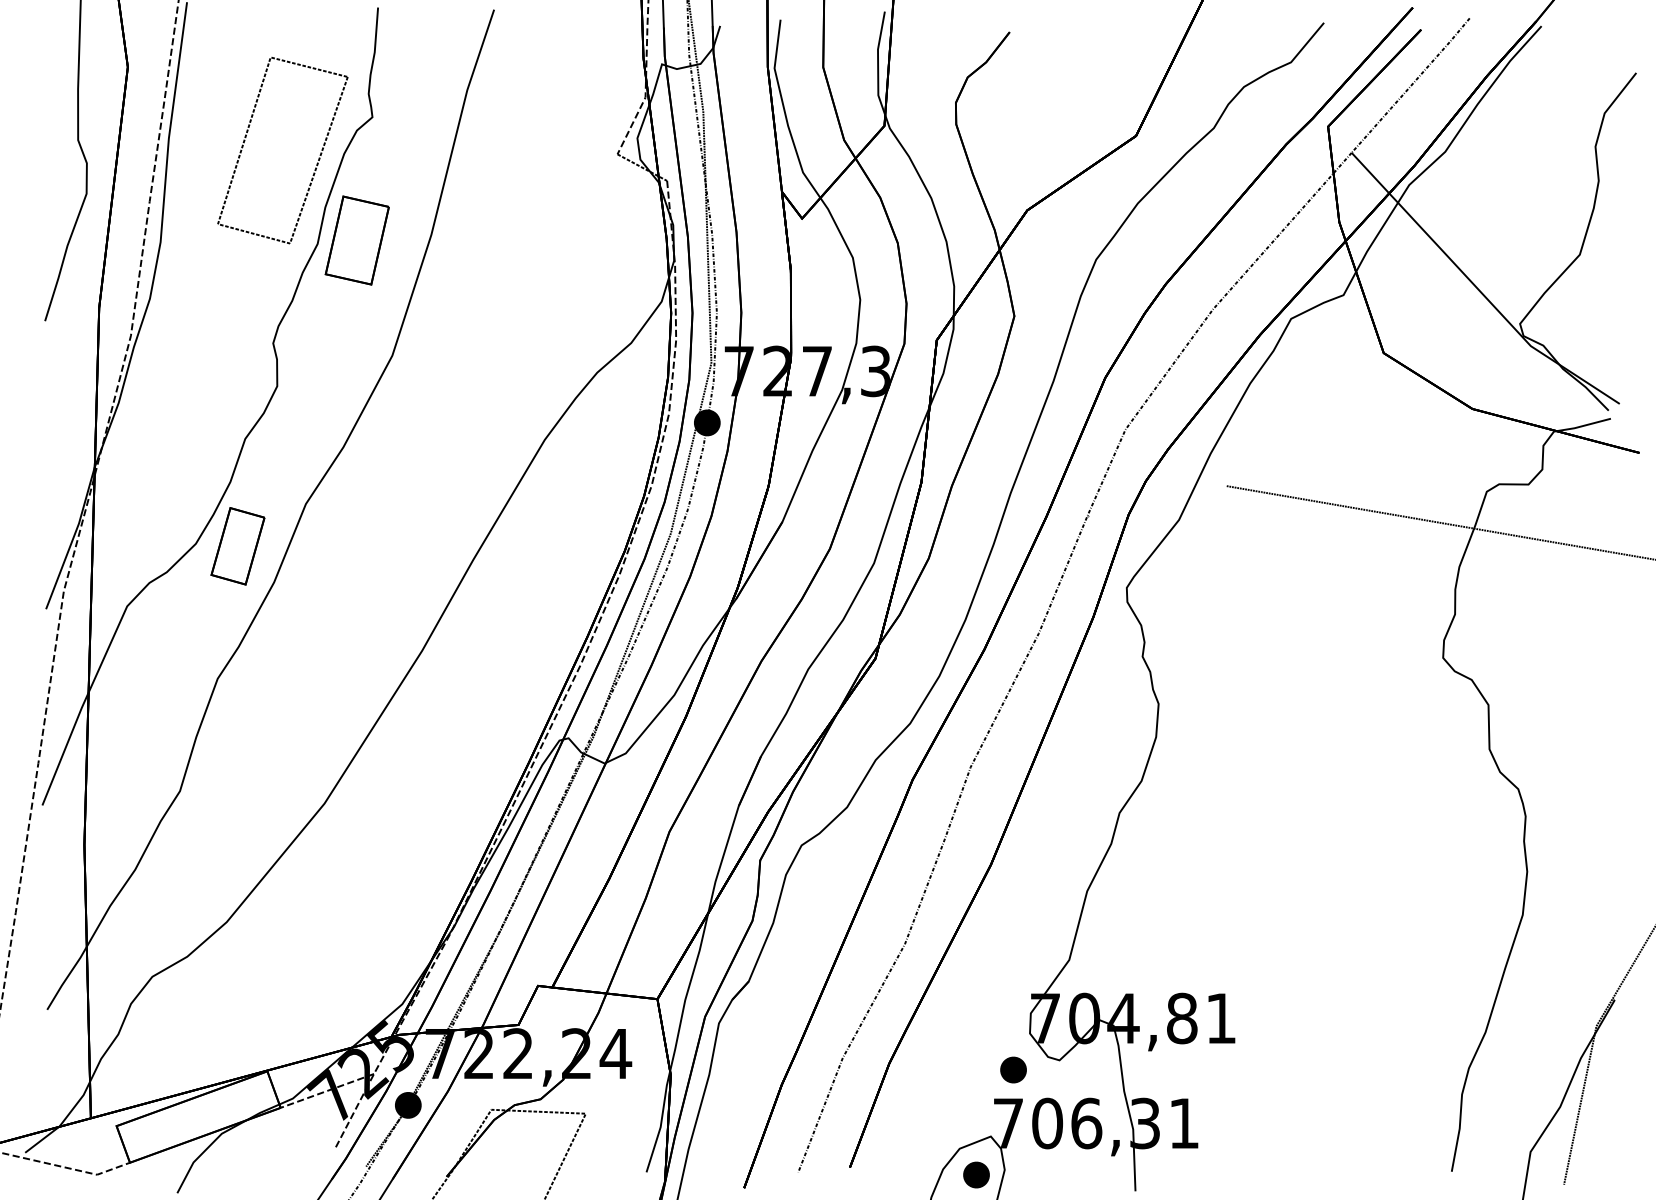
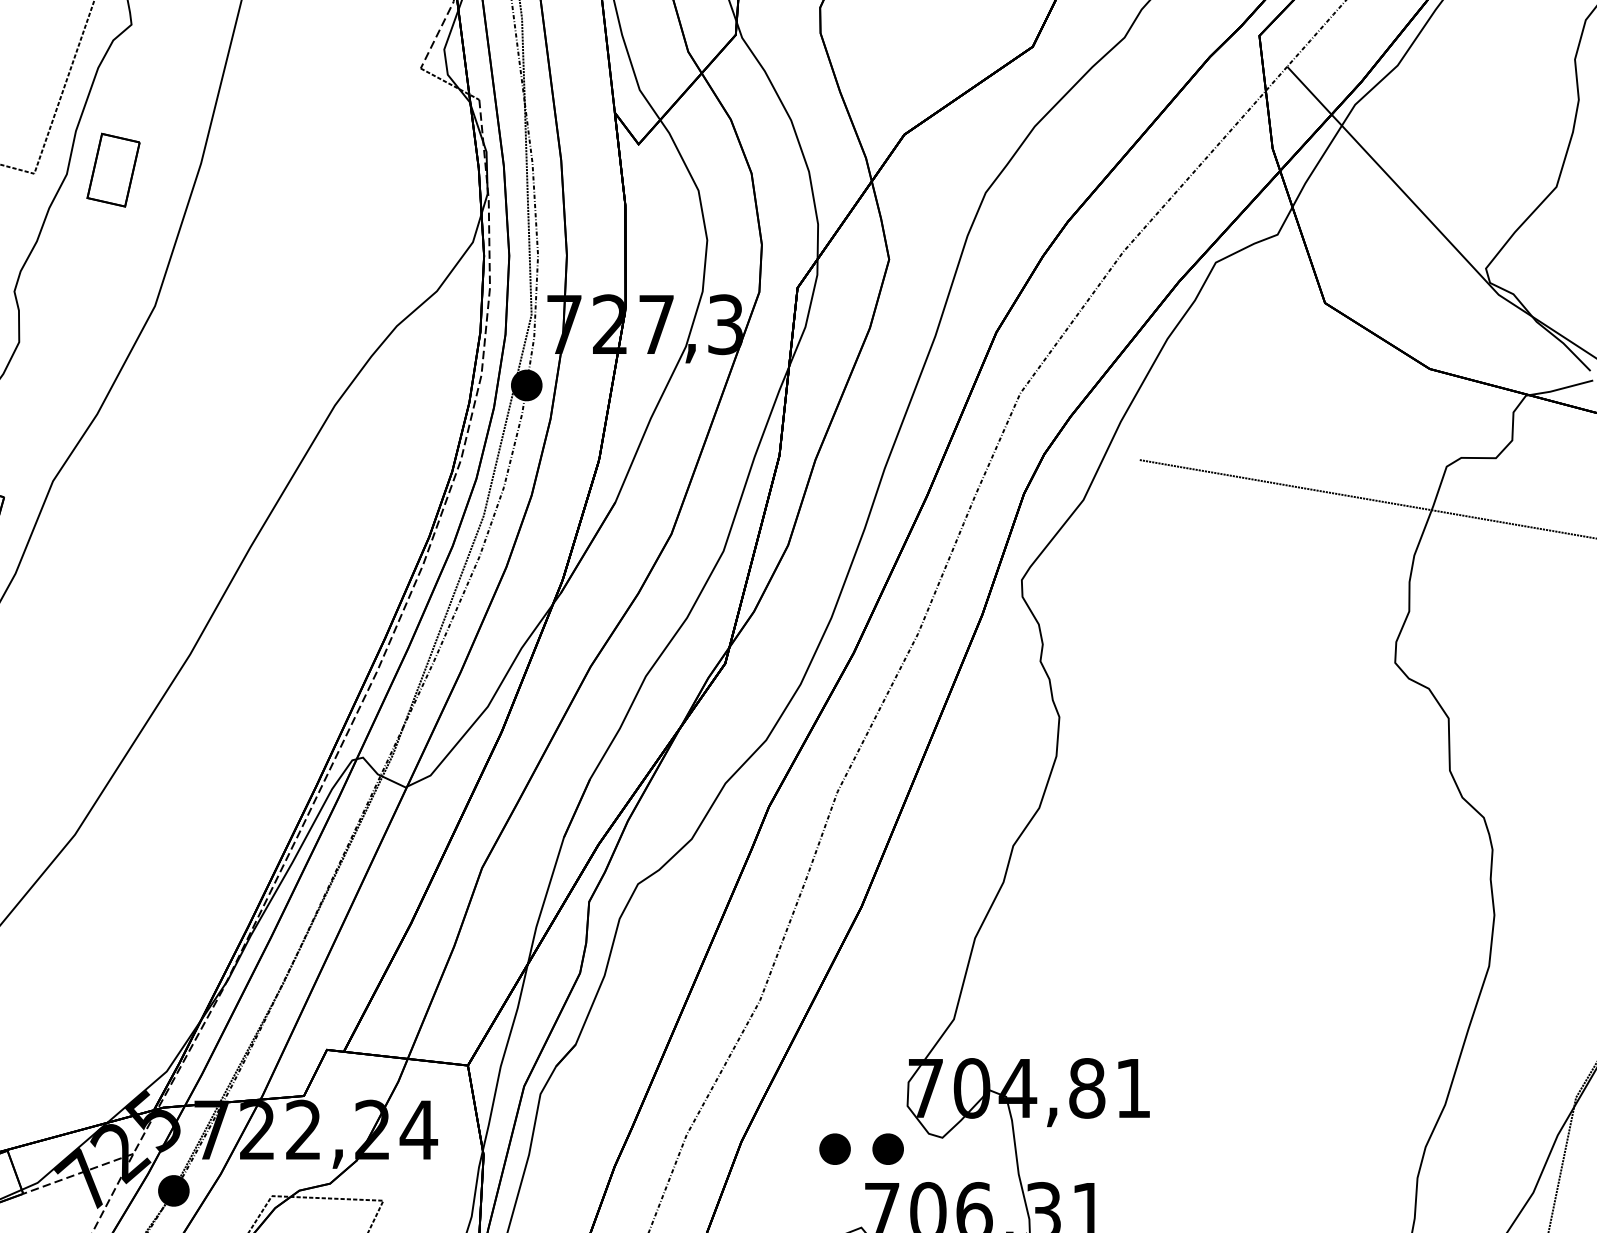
part: (356, 240) -> (112, 170), size x0.7
part: (968, 1069) -> (835, 1148), added

